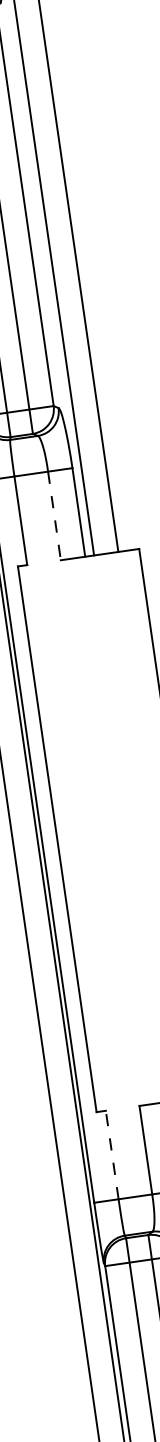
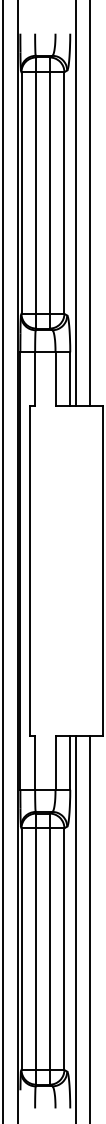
line: (54, 516) -> (55, 379), dashed -> solid
line: (112, 1155) -> (35, 763), dashed -> solid

